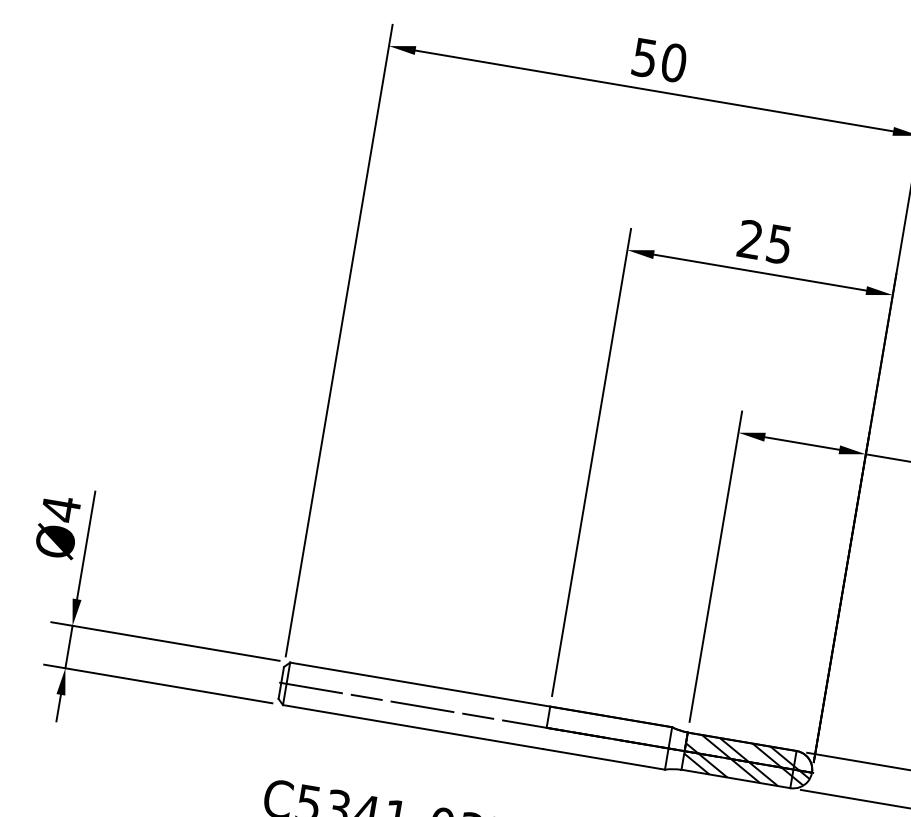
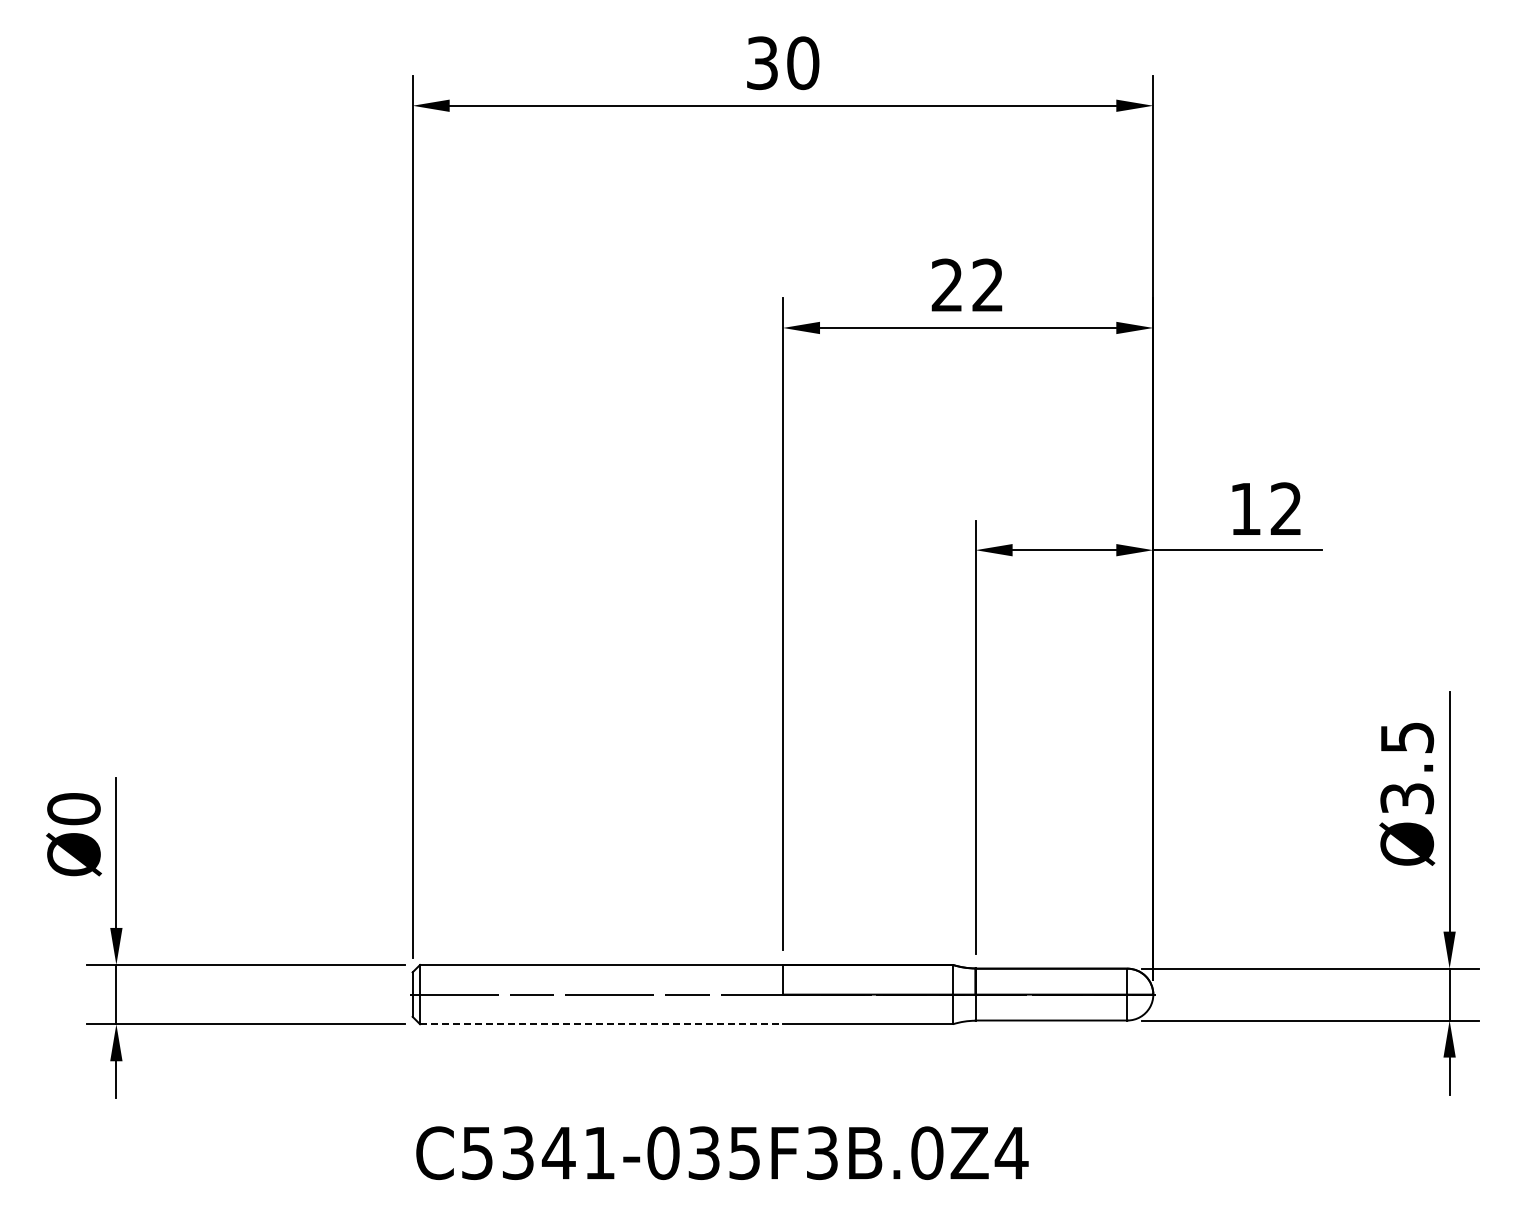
text: (644, 57) -> (762, 62), 50 -> 30
text: (779, 244) -> (987, 285), 25 -> 22
text: (60, 509) -> (73, 809), Ø4 -> Ø0
line: (413, 727) -> (602, 1024), solid -> dashed
hatch: (747, 761) -> (1063, 994), removed

